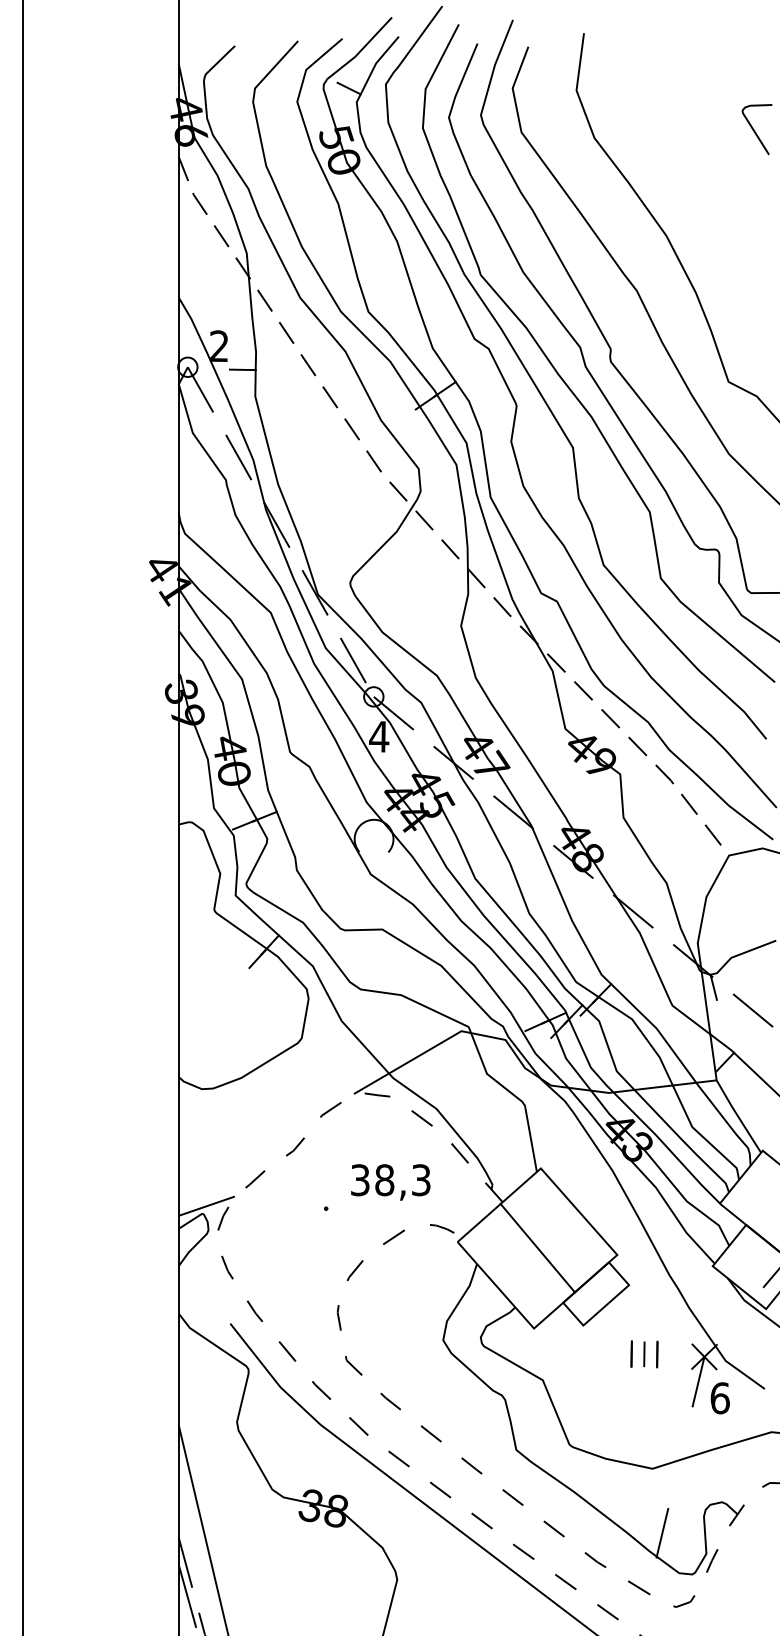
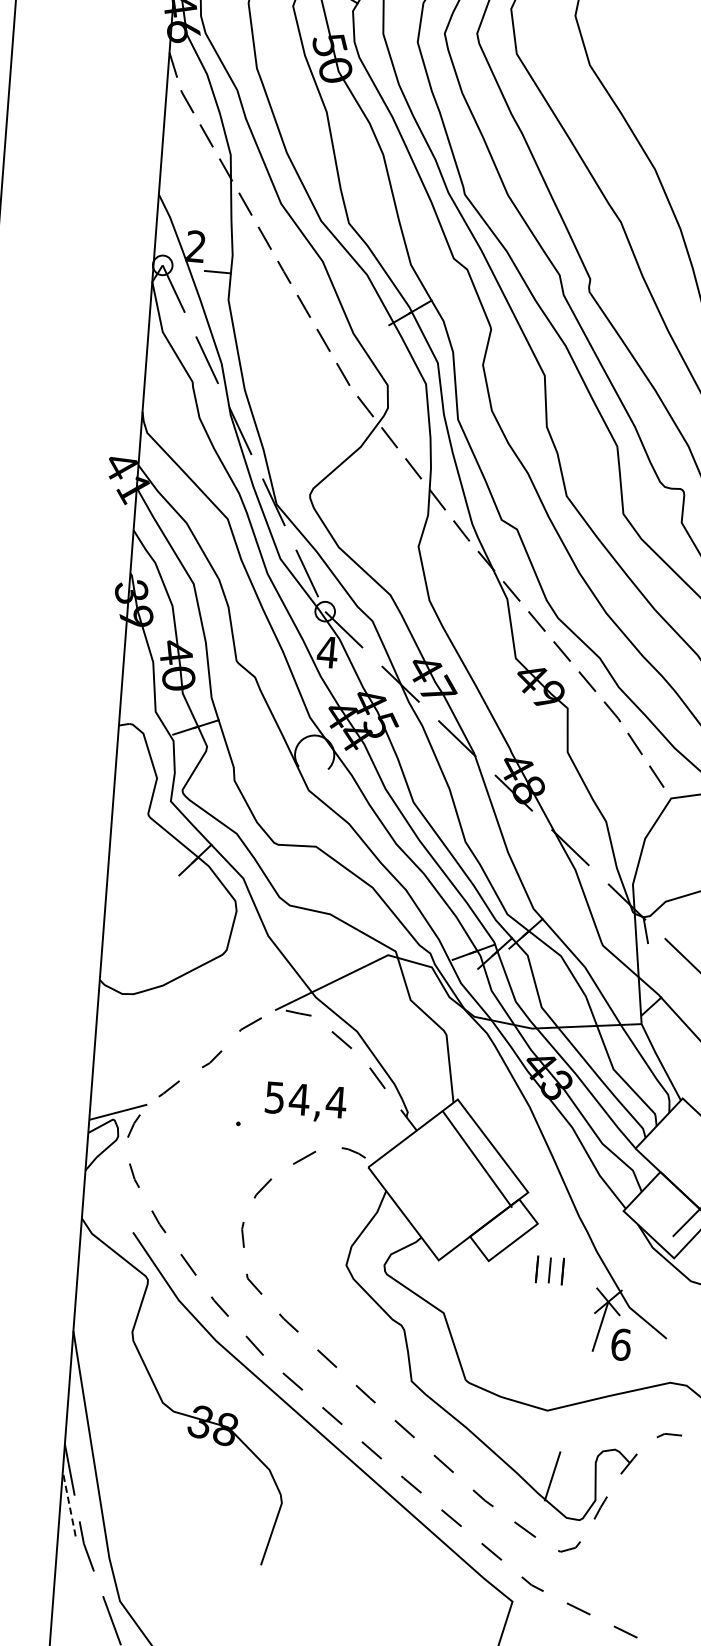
text: (391, 1180) -> (306, 1100), 38,3 -> 54,4
line: (537, 1247) -> (477, 1158), moved
part: (644, 1354) -> (549, 1270), moved
line: (187, 1596) -> (69, 1504), solid -> dashed

